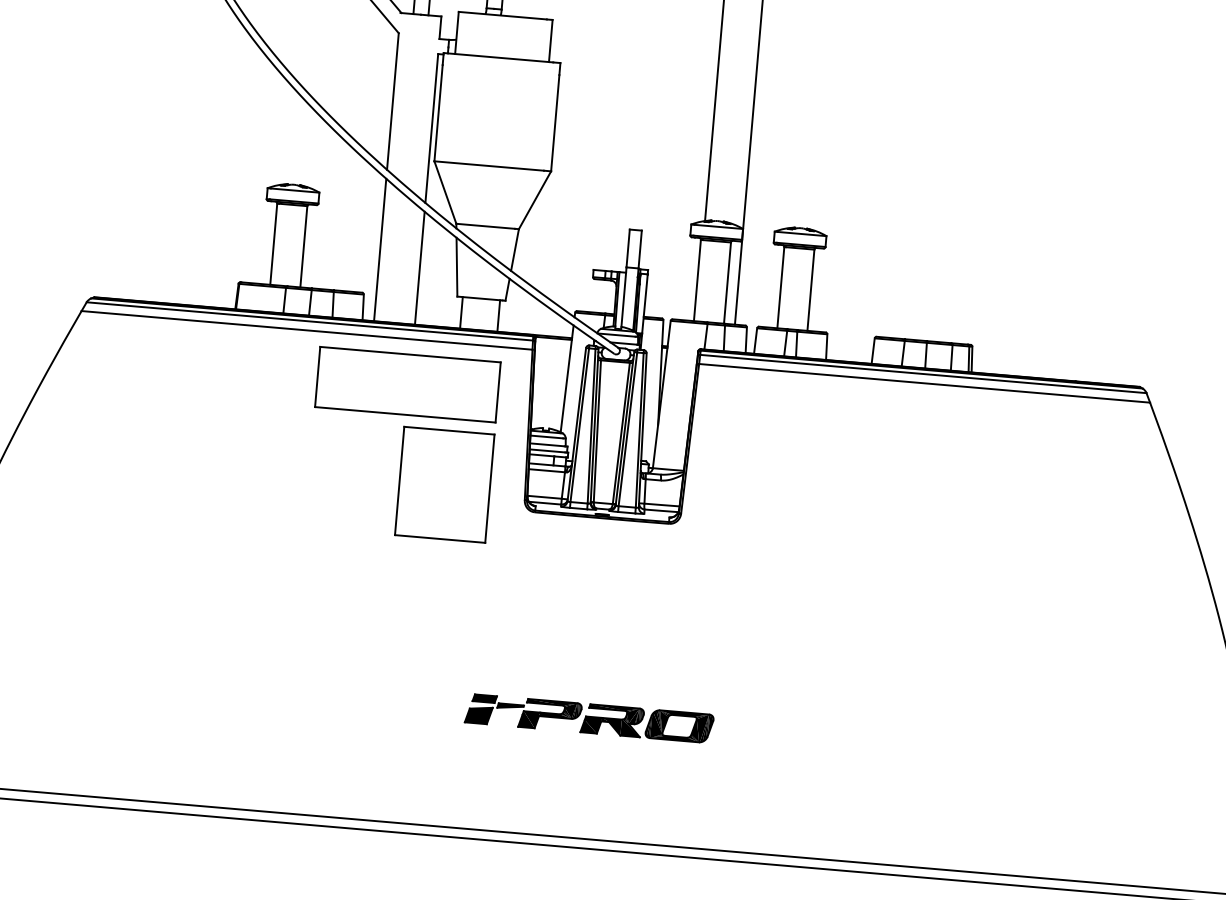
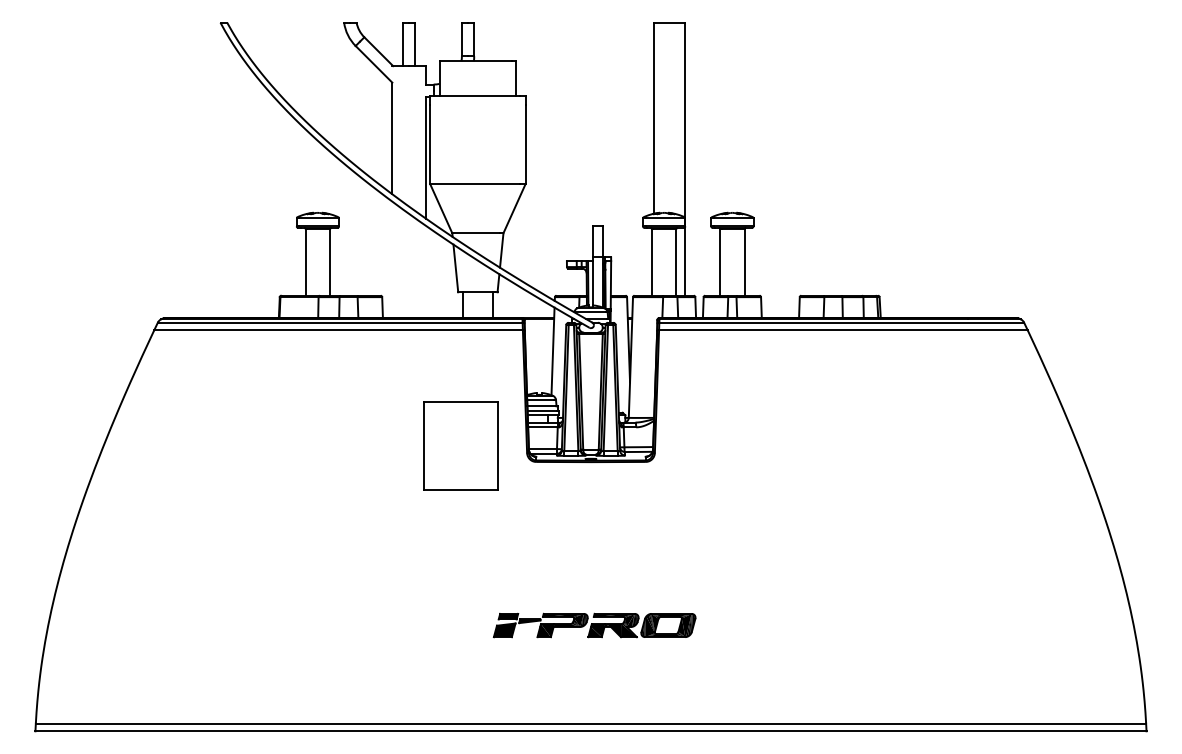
line: (380, 249) -> (392, 259), removed
line: (419, 267) -> (425, 271), removed
part: (407, 384) -> (423, 367), removed

